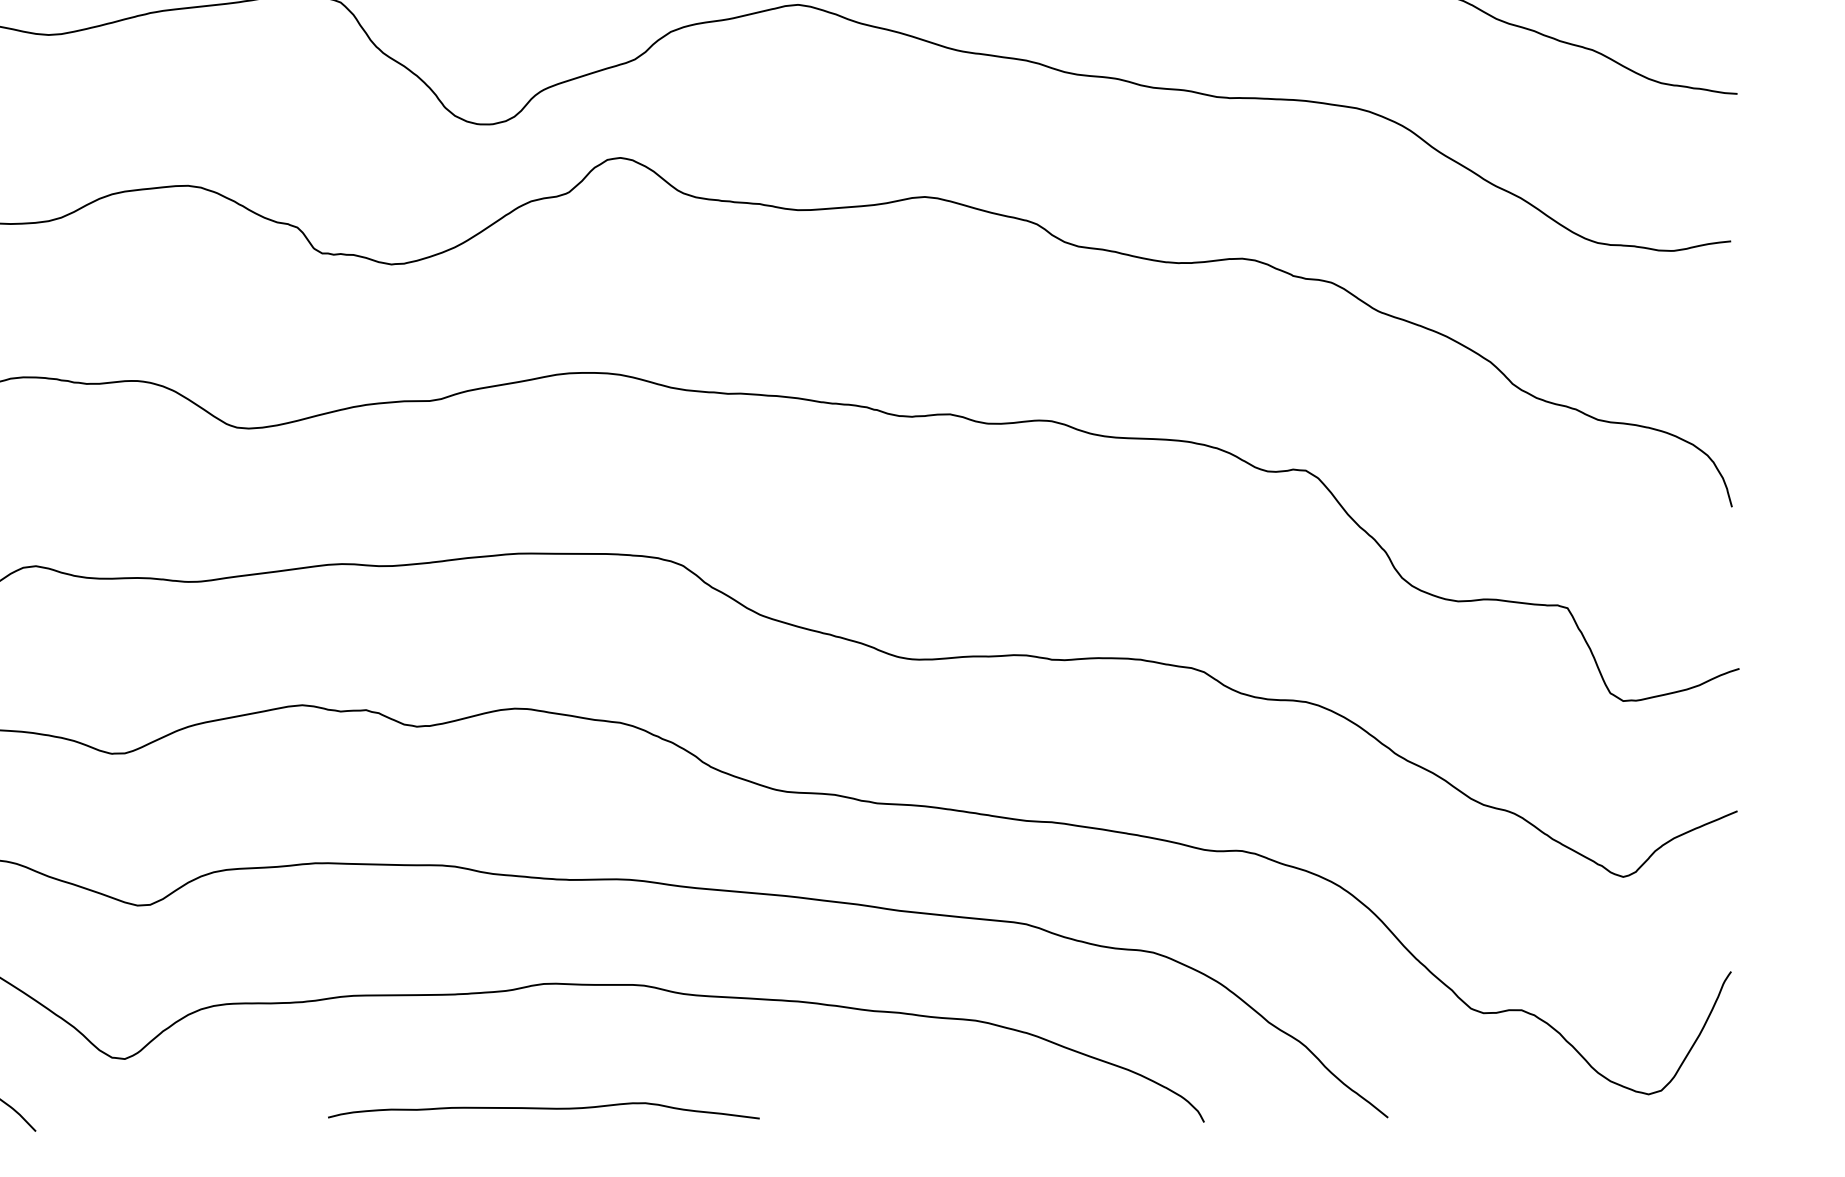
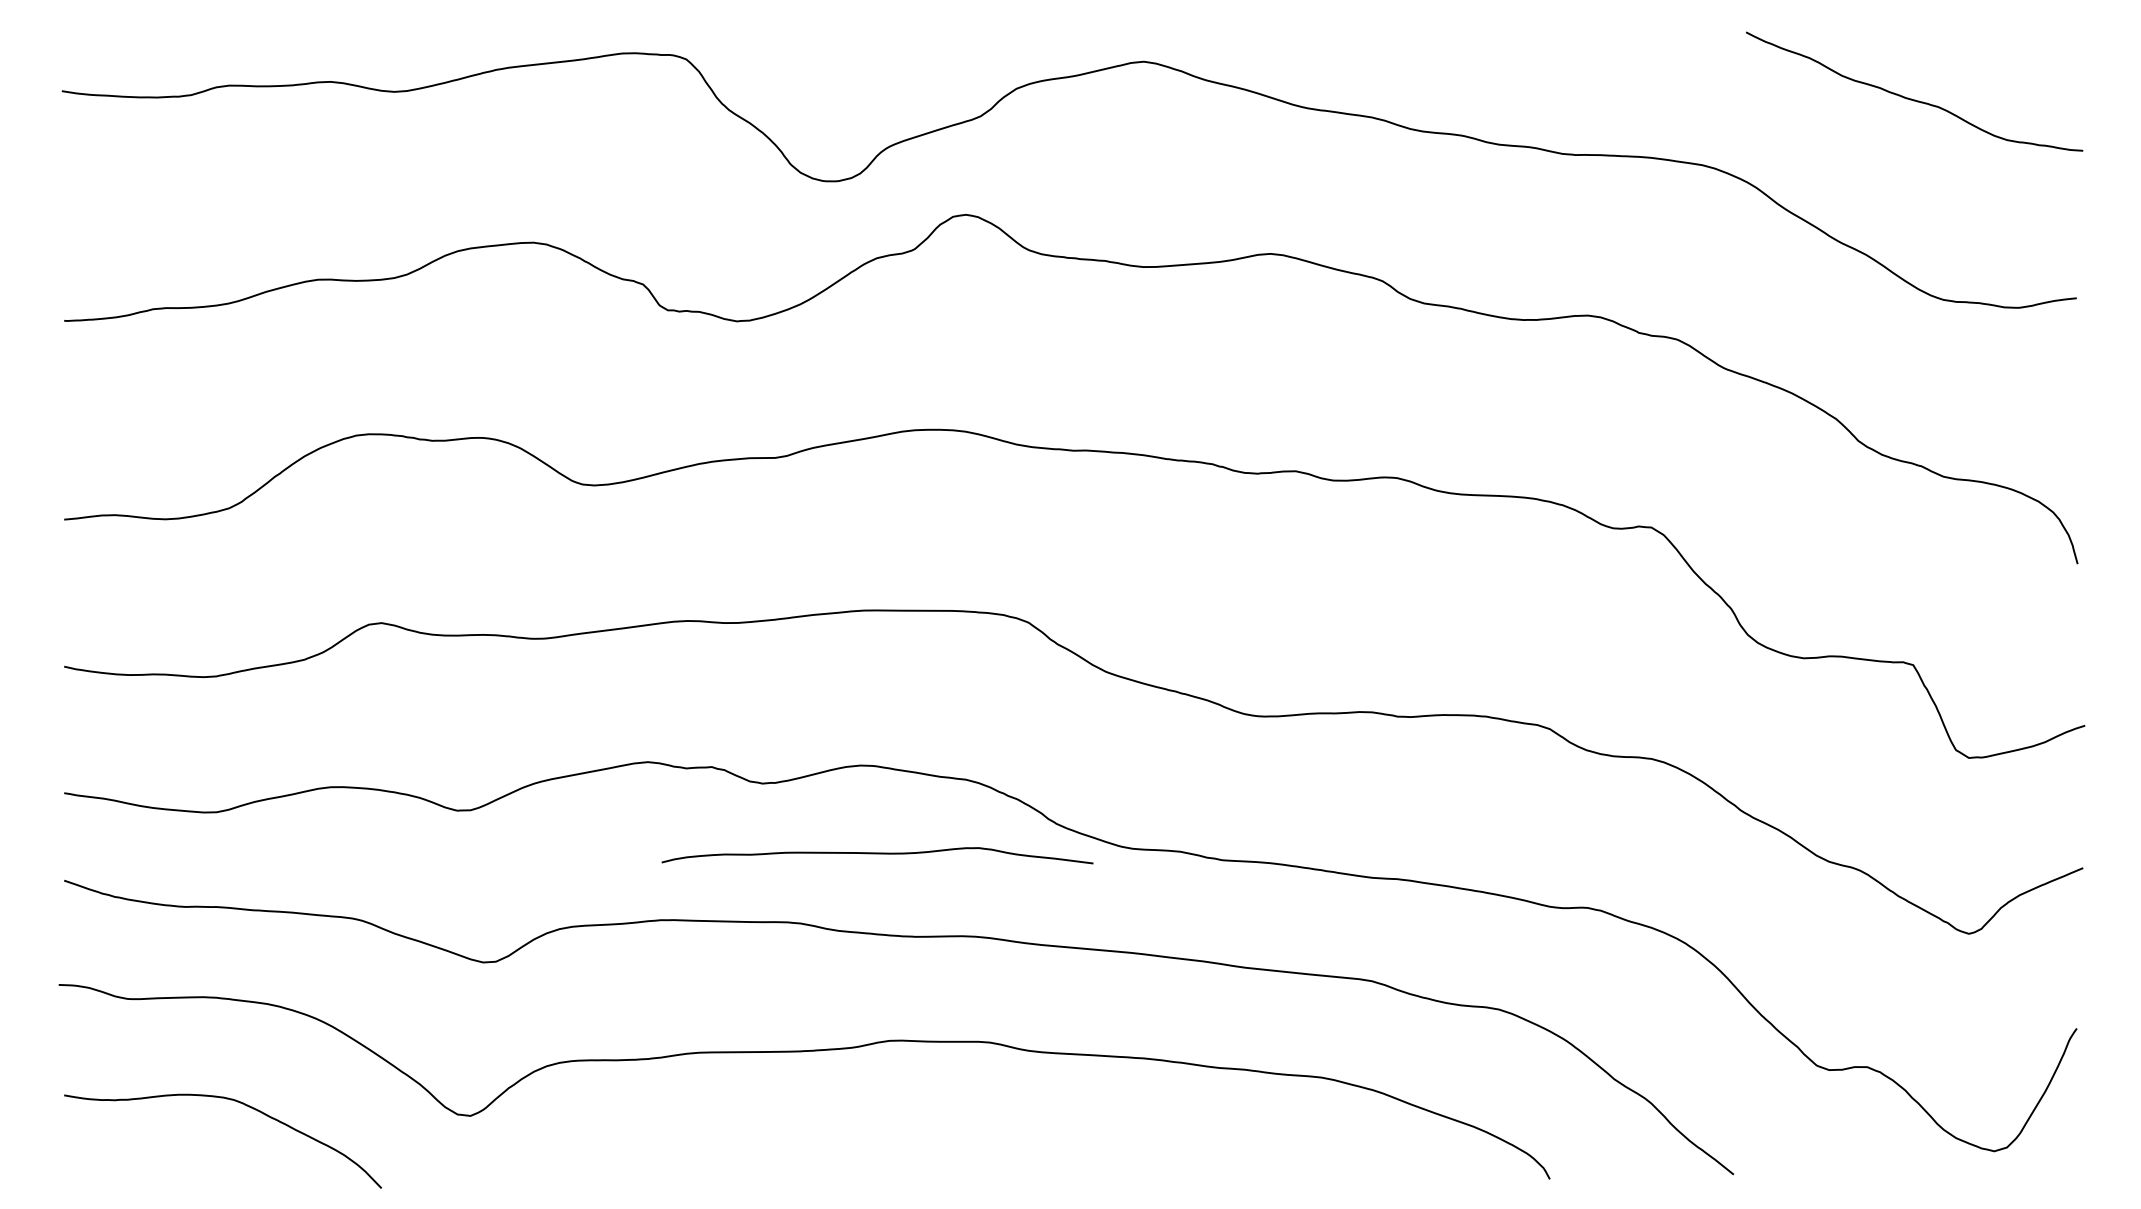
curve: (543, 1109) -> (877, 854), moved

